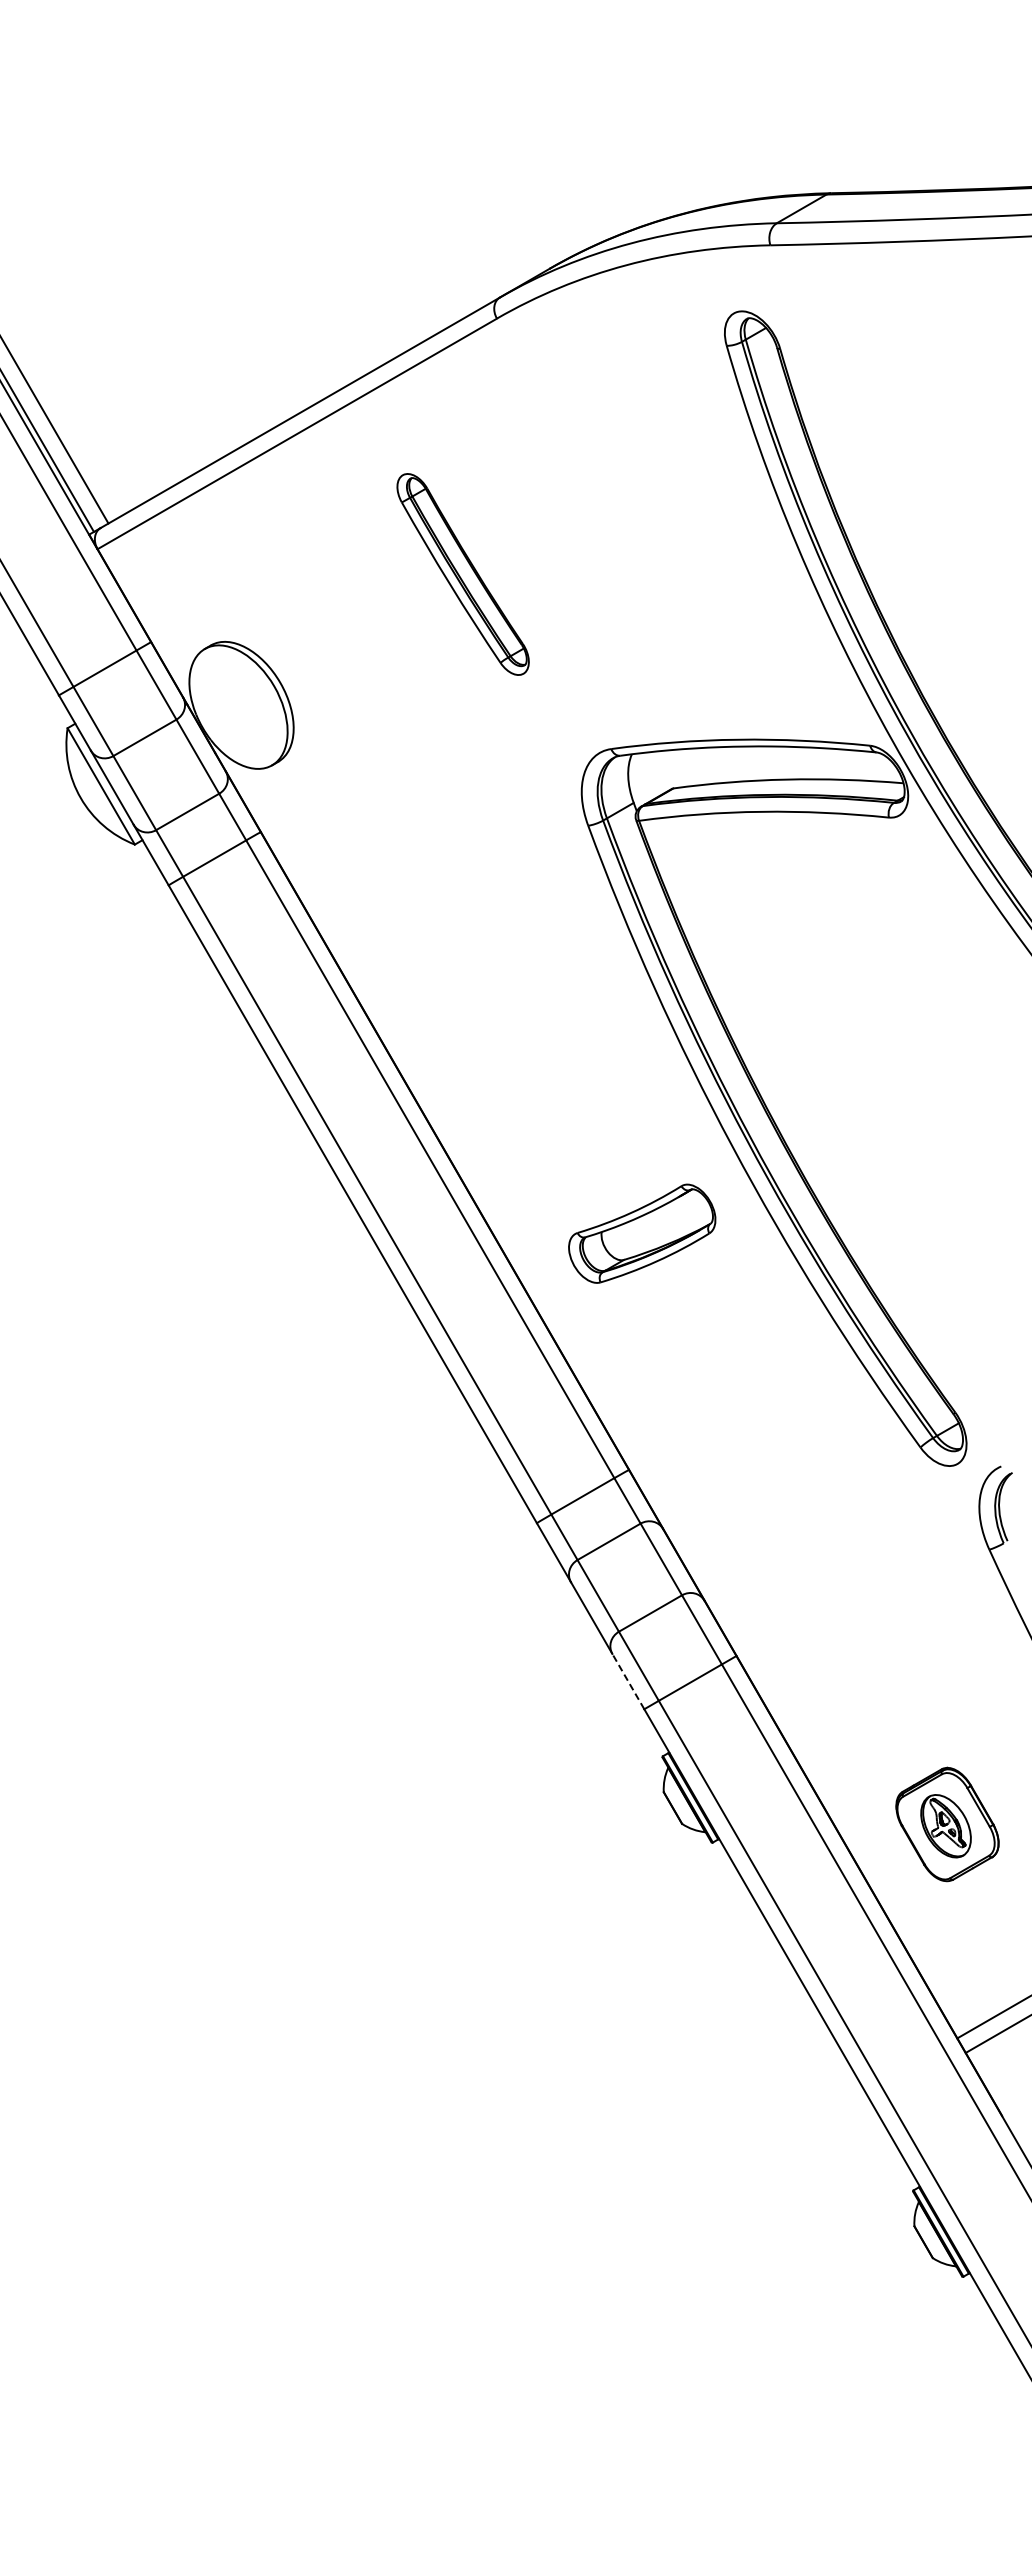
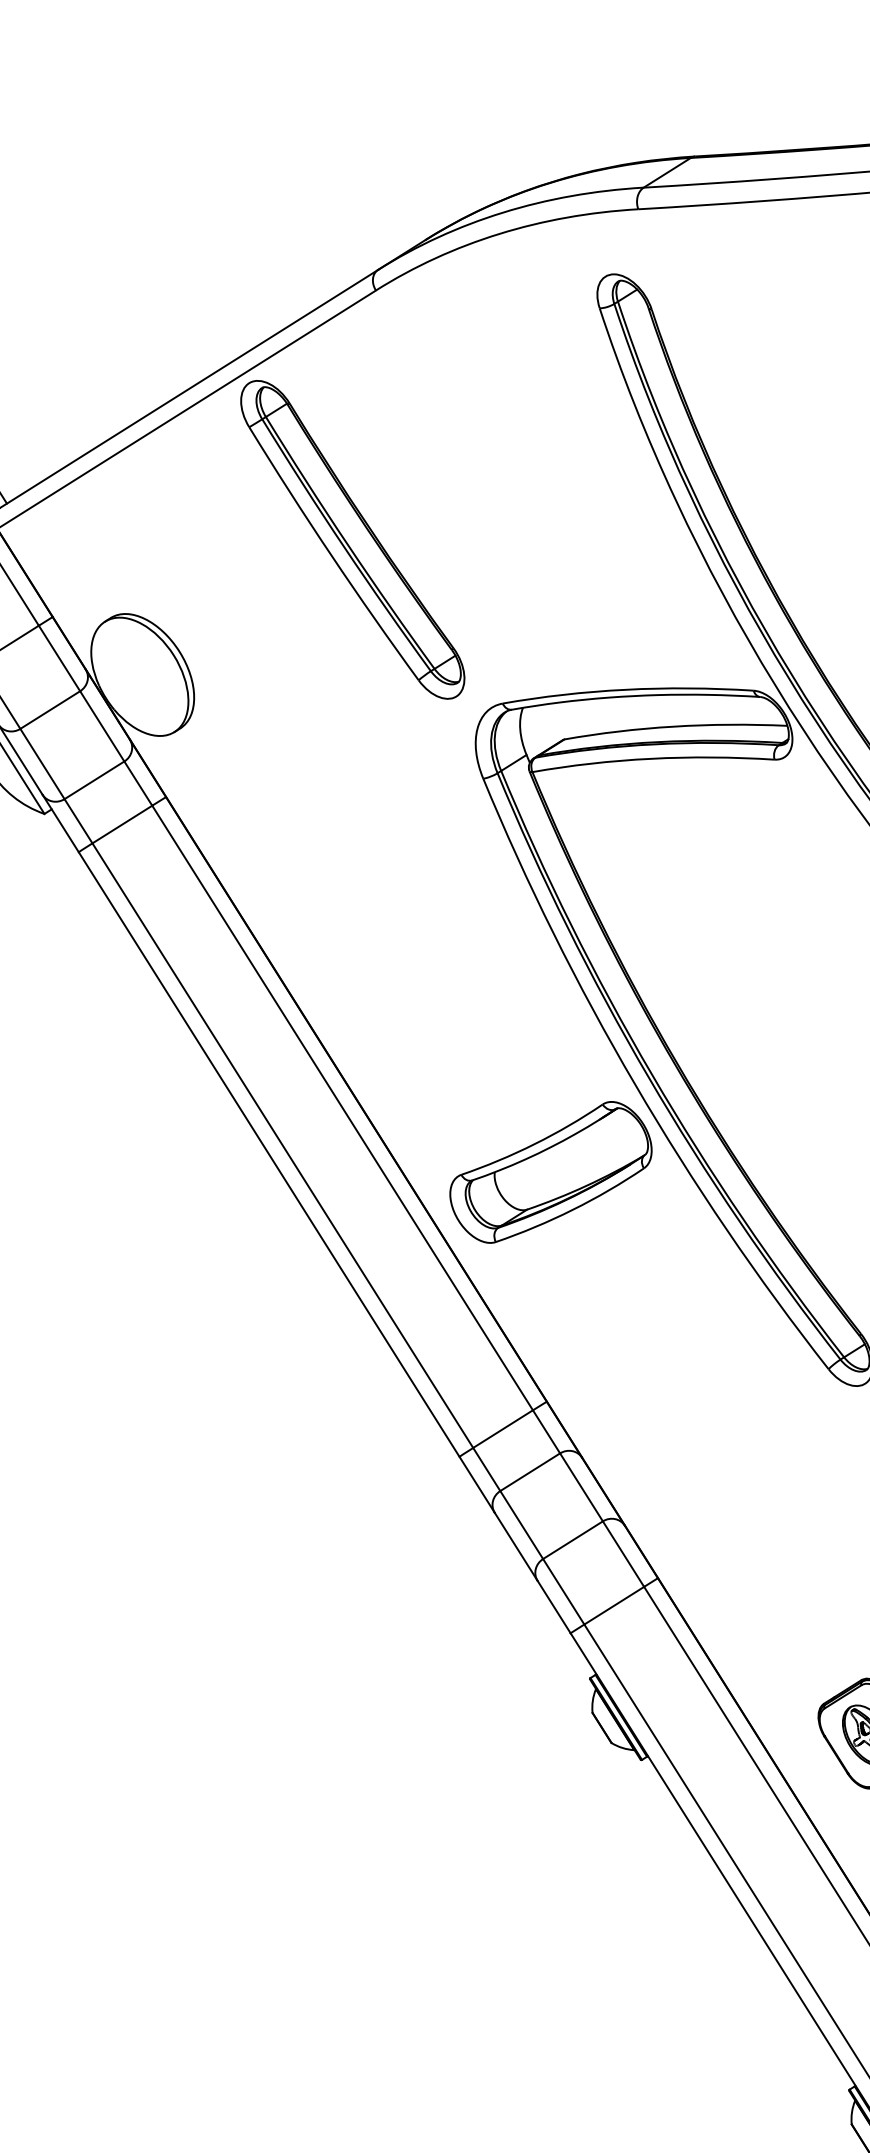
part: (462, 574) -> (352, 539), size x1.67
part: (641, 1233) -> (550, 1172), size x1.43
line: (628, 1681) -> (554, 1606), dashed -> solid

